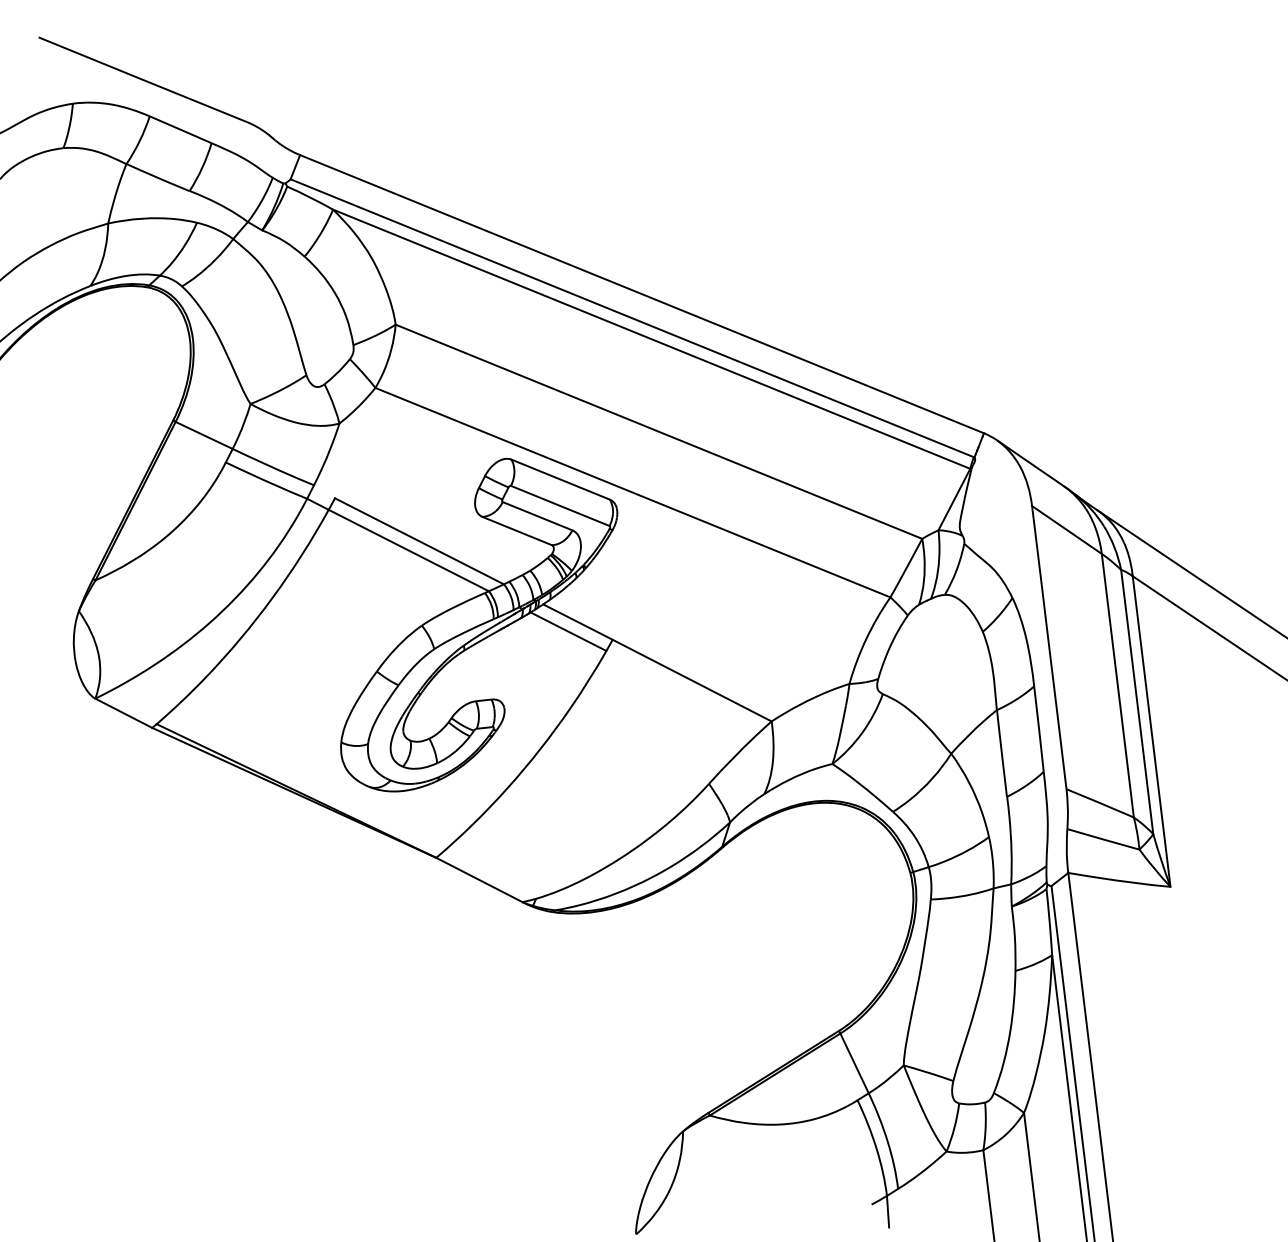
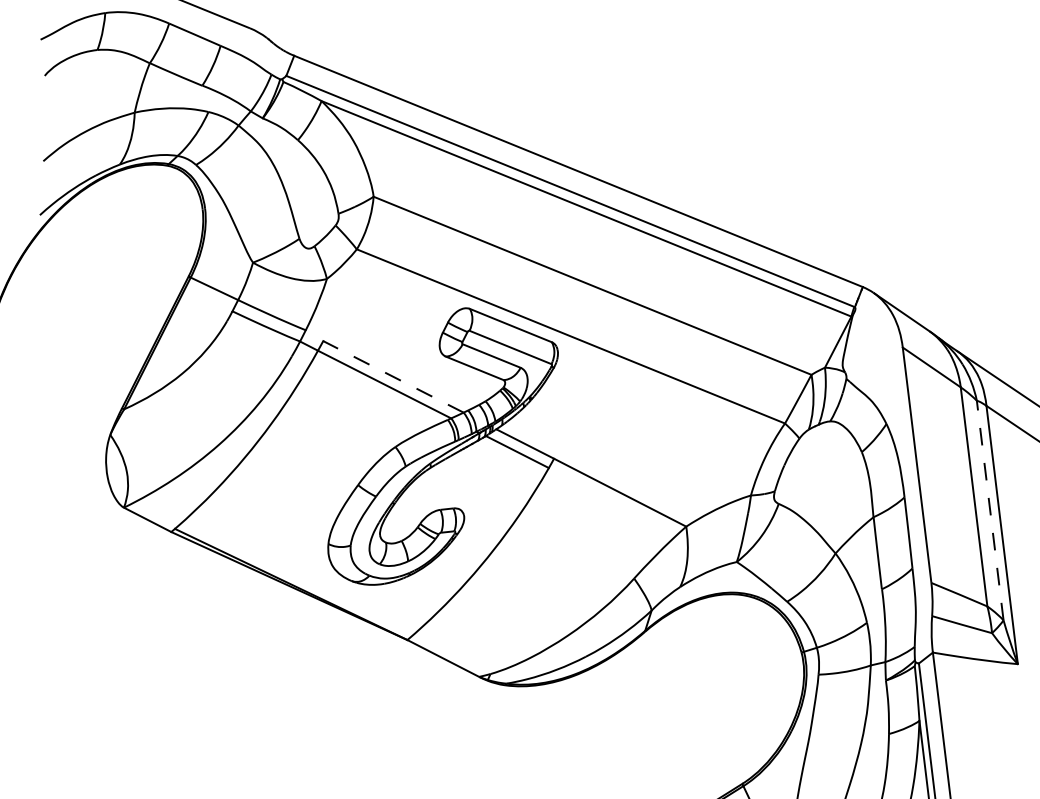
line: (419, 541) -> (393, 377), solid -> dashed
line: (1137, 701) -> (990, 510), solid -> dashed

